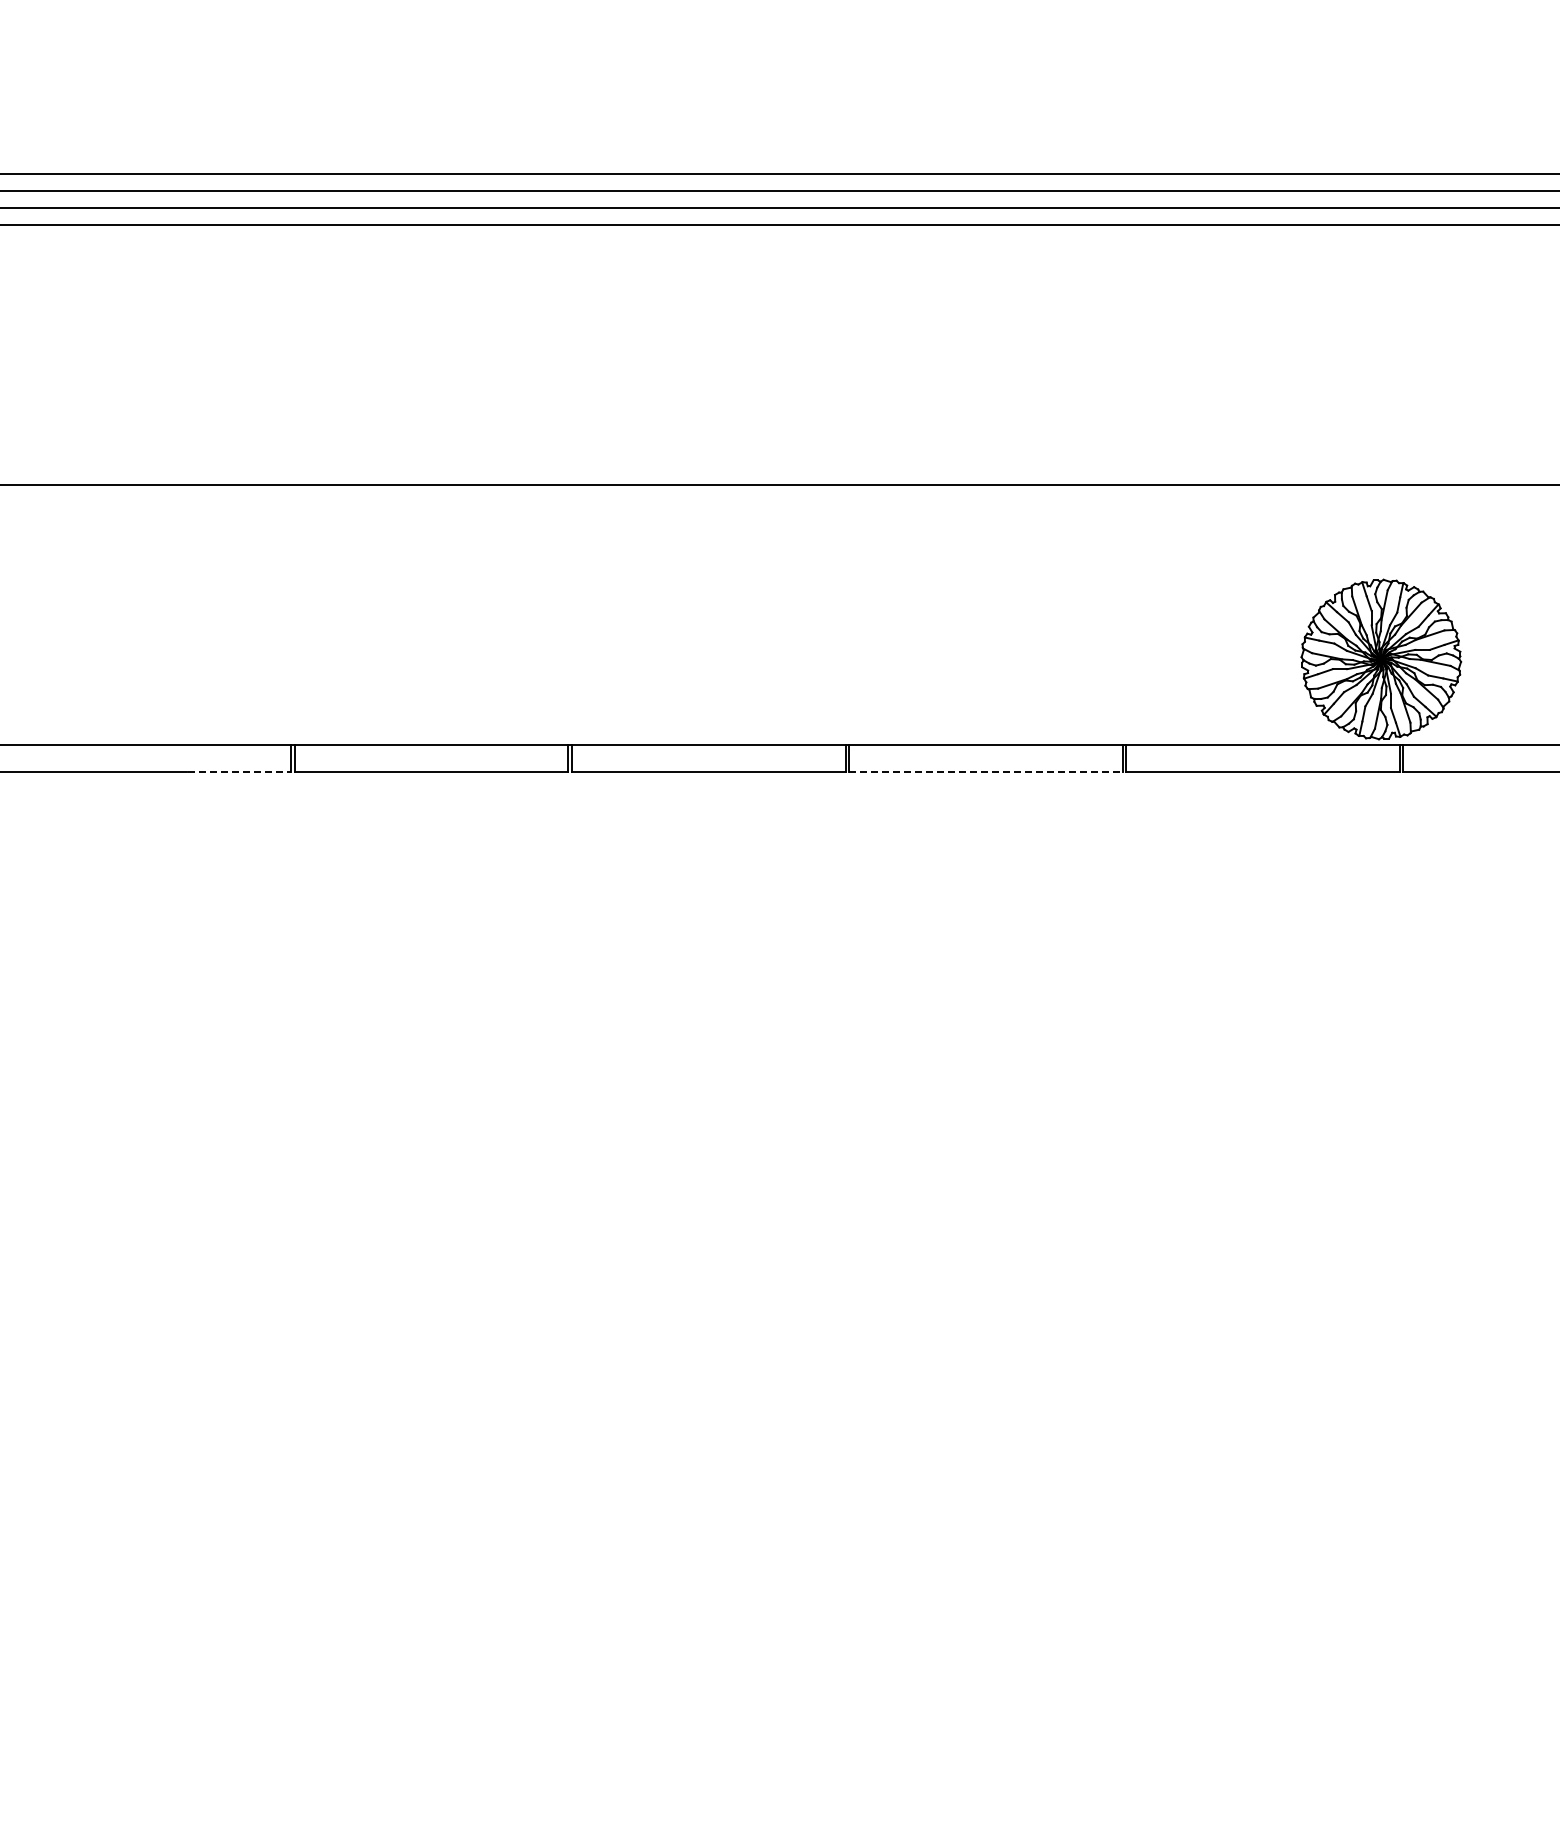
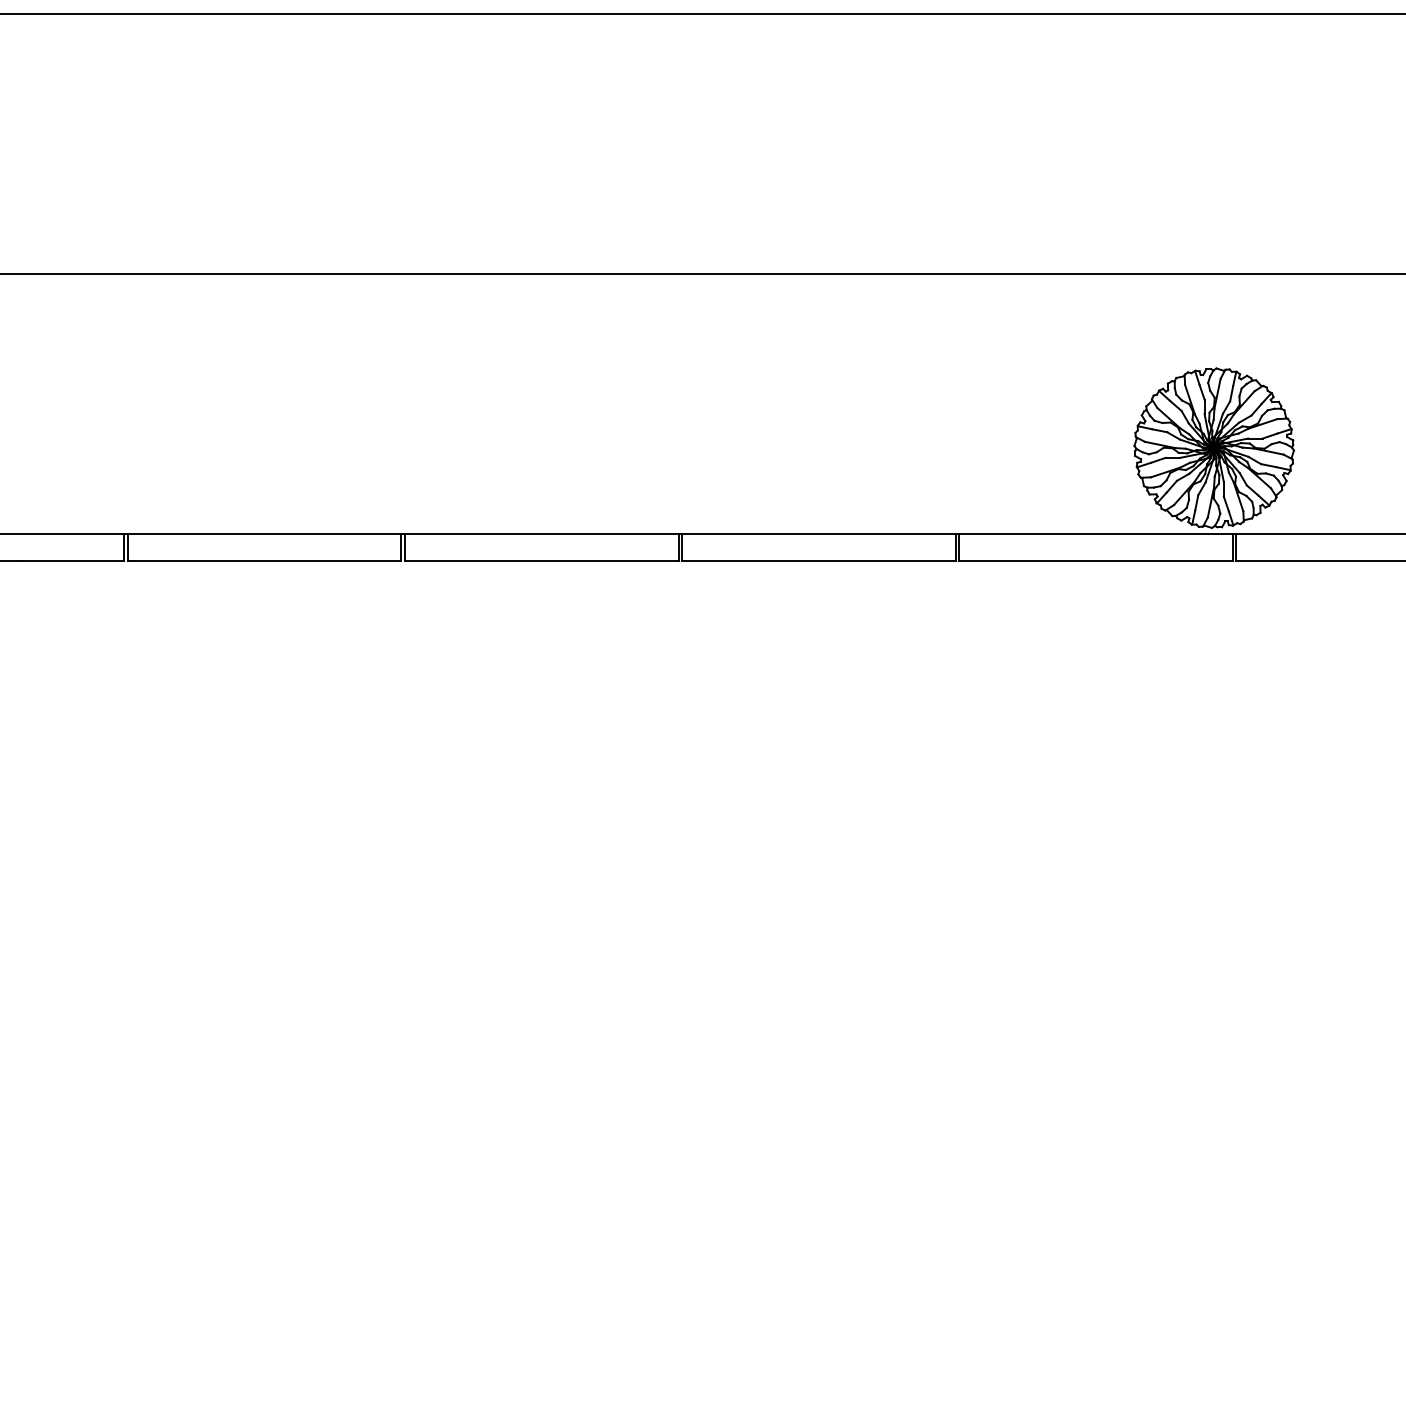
line: (239, 772) -> (72, 561), dashed -> solid
line: (985, 772) -> (818, 561), dashed -> solid

